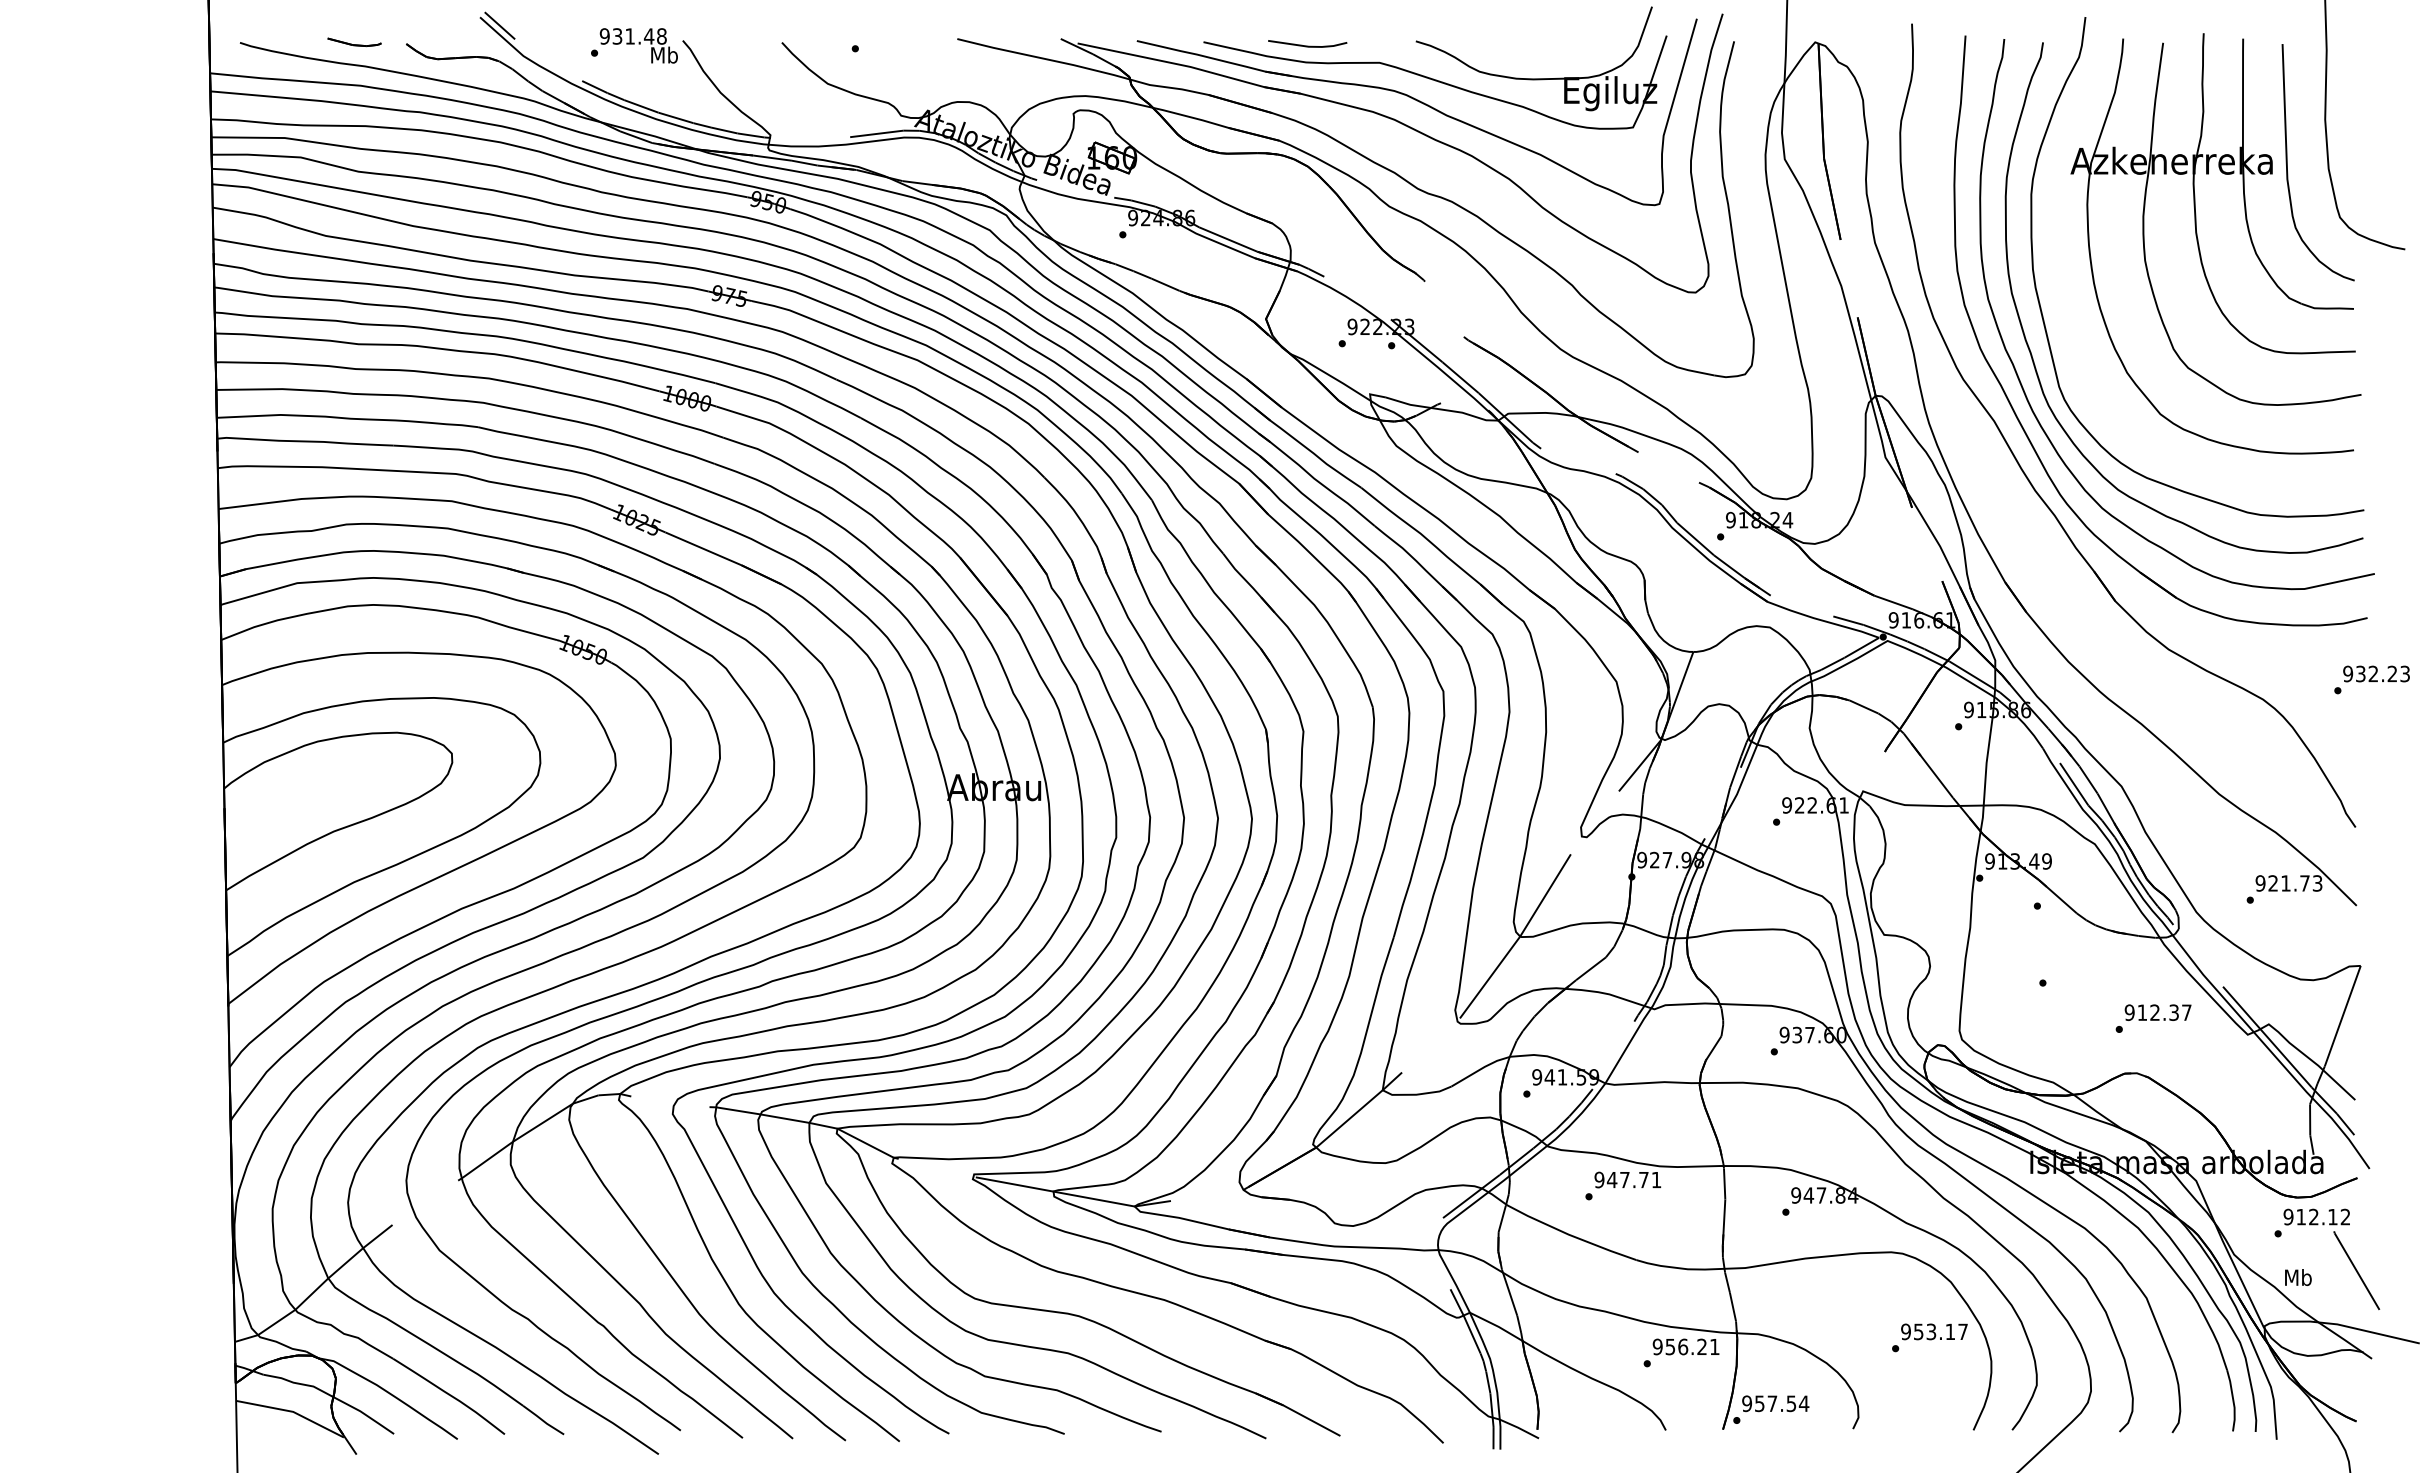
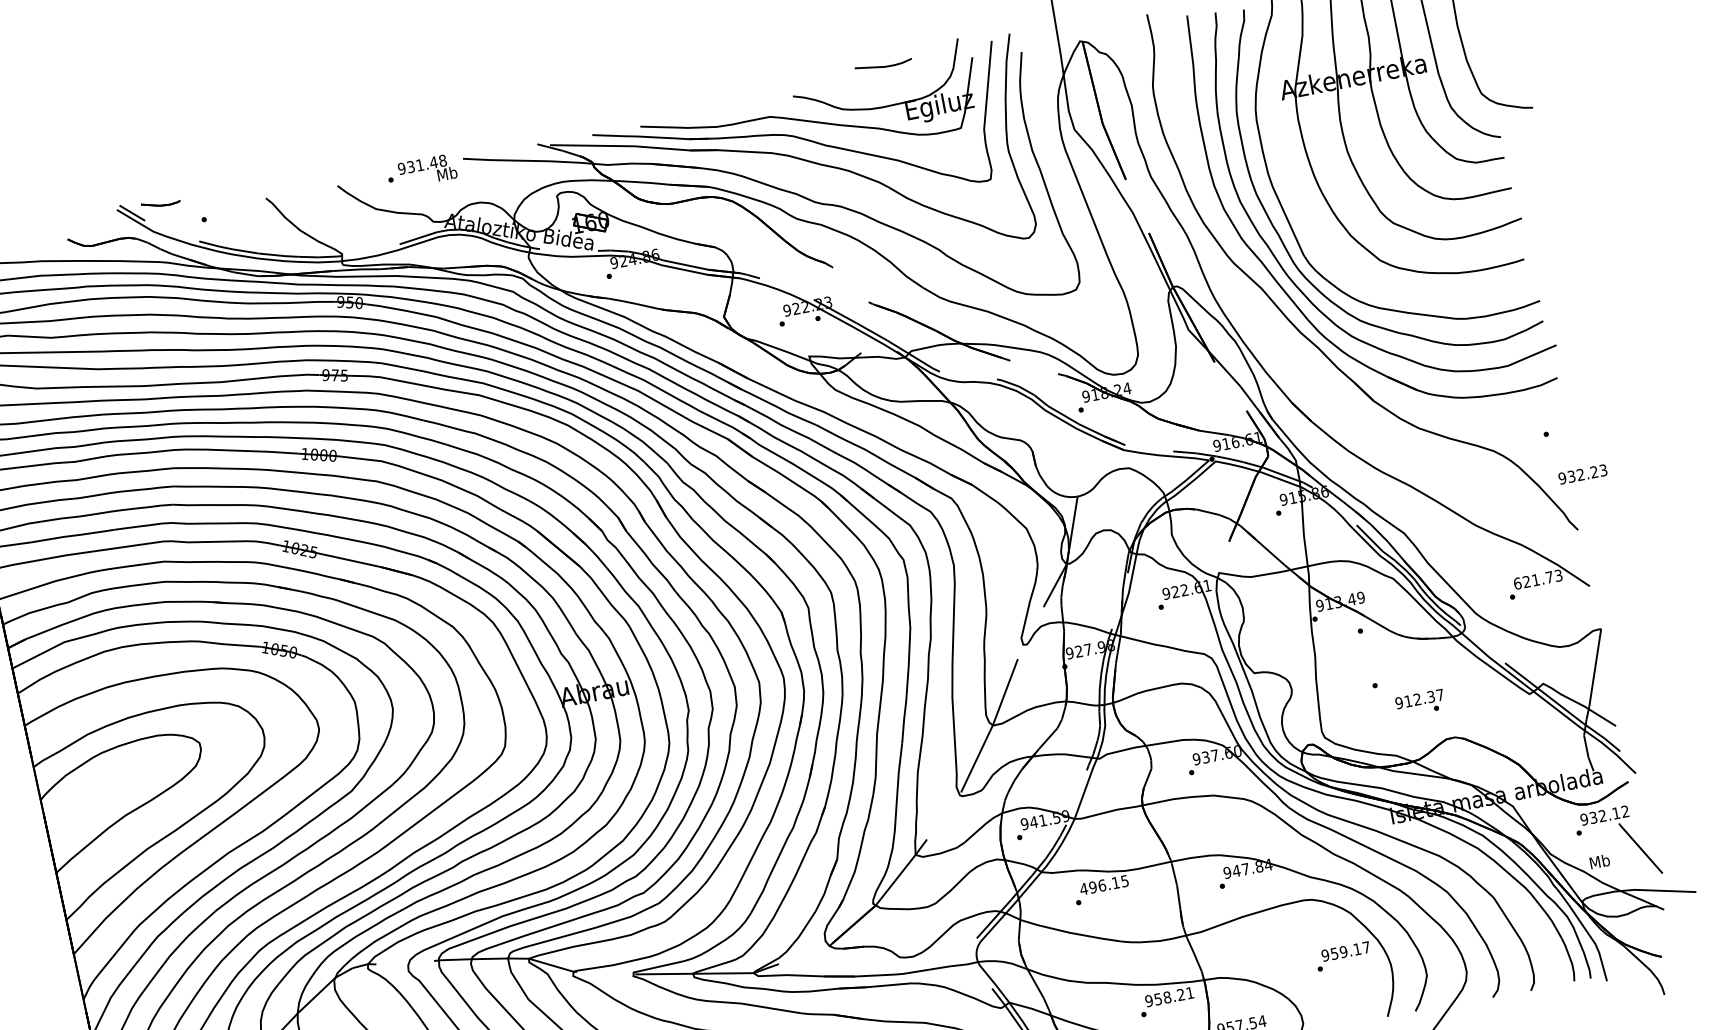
part: (354, 42) -> (160, 203), moved
text: (638, 45) -> (427, 170), moved
line: (1307, 45) -> (883, 66), moved
text: (2376, 673) -> (1582, 474), moved
text: (2260, 883) -> (1517, 583), 921.73 -> 621.73
text: (2157, 1012) -> (1419, 699), moved
text: (1627, 1179) -> (1103, 884), 947.71 -> 496.15
text: (2300, 1216) -> (1592, 817), 912.12 -> 932.12
text: (1931, 1331) -> (1343, 951), 953.17 -> 959.17
text: (1683, 1346) -> (1167, 997), 956.21 -> 958.21

